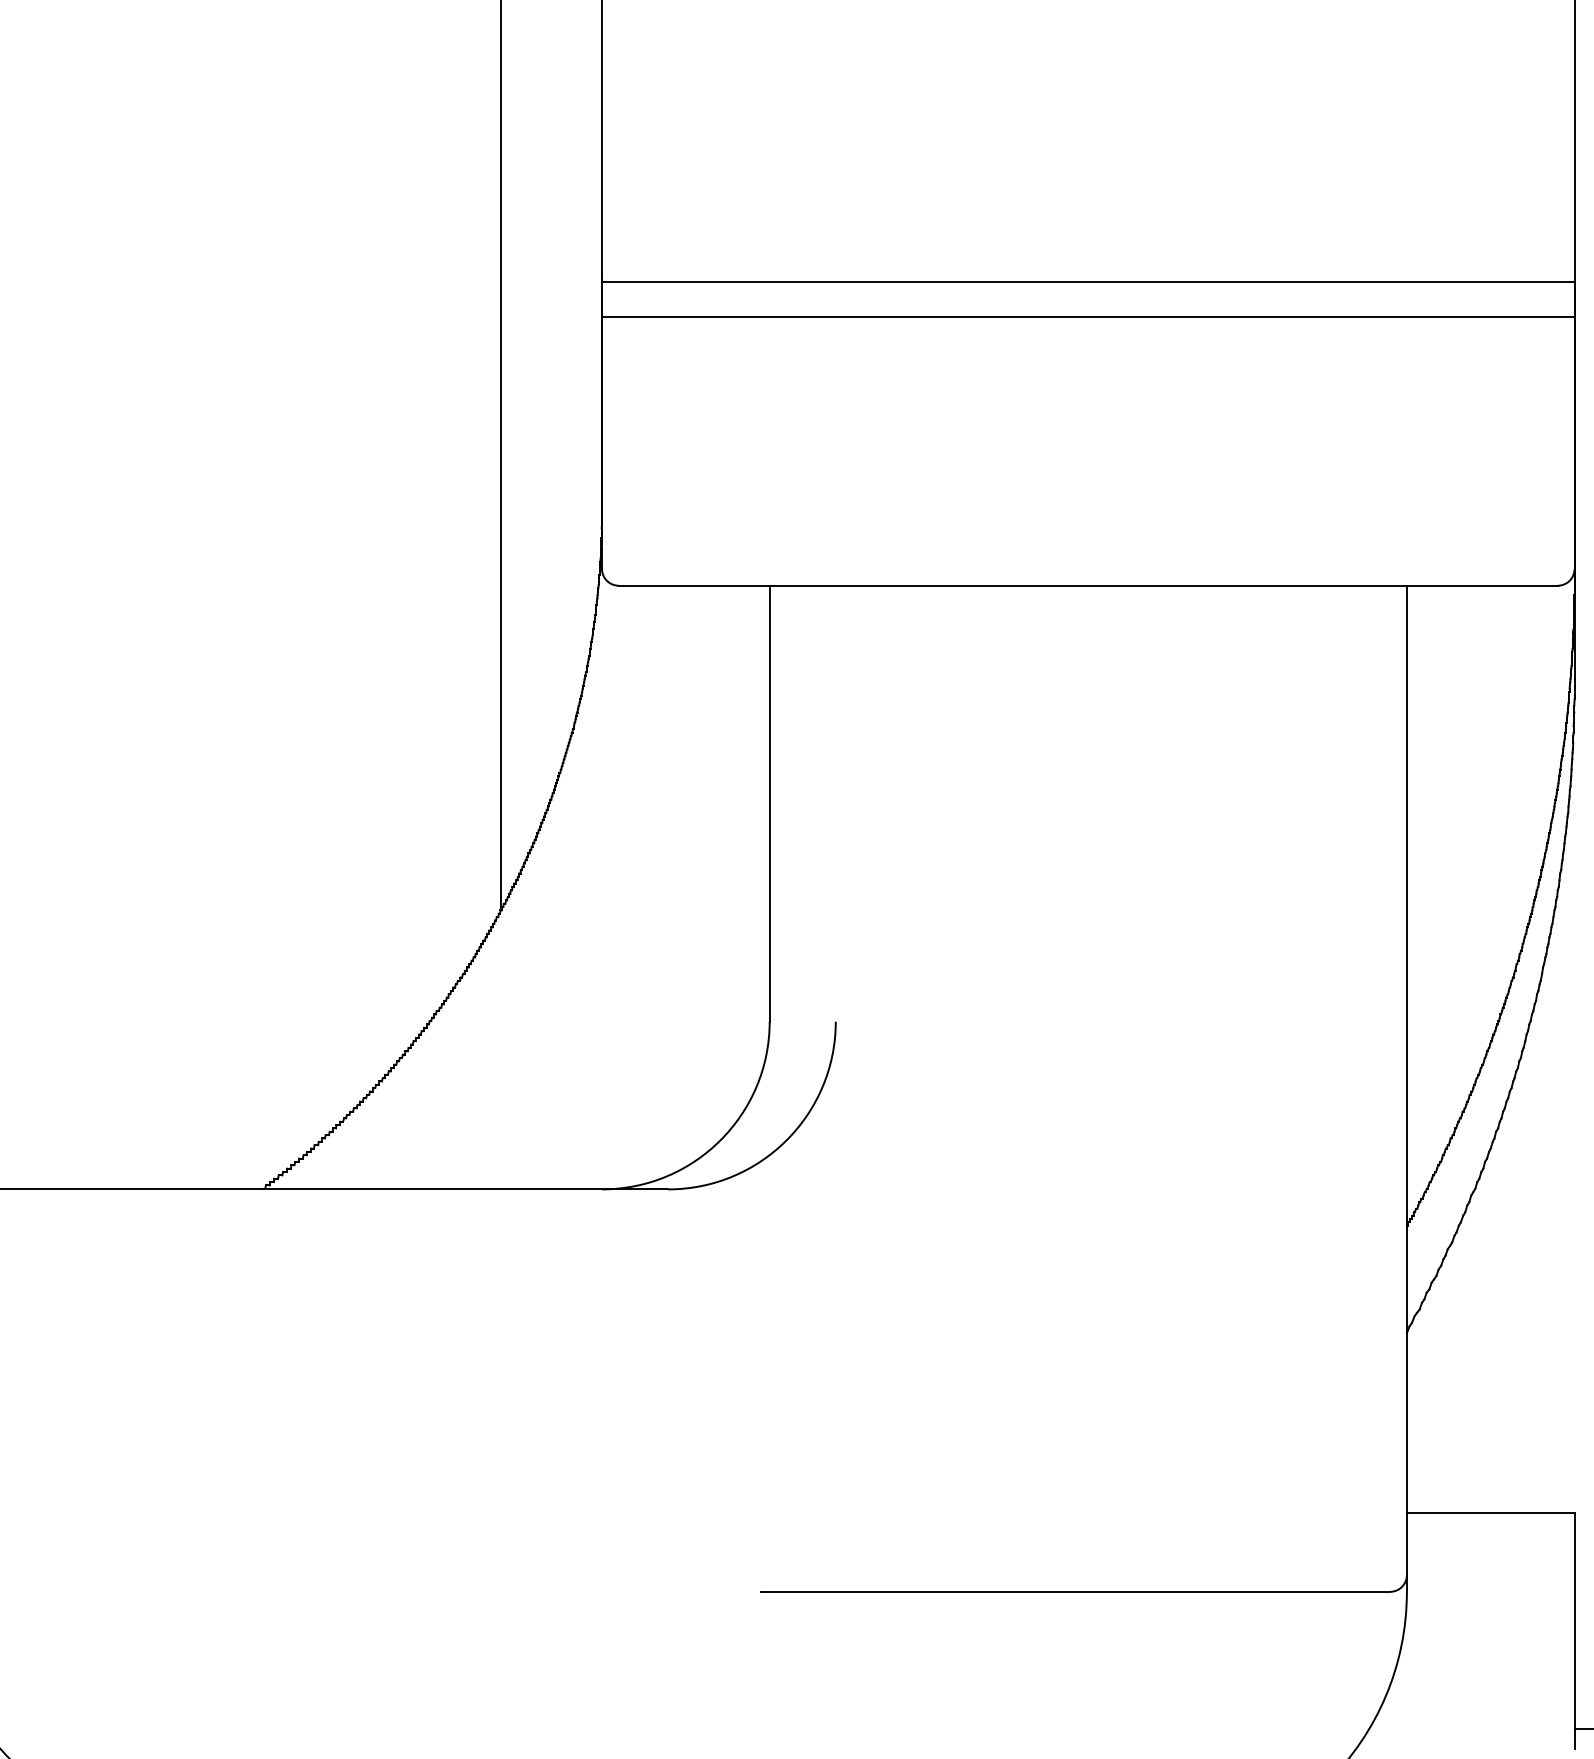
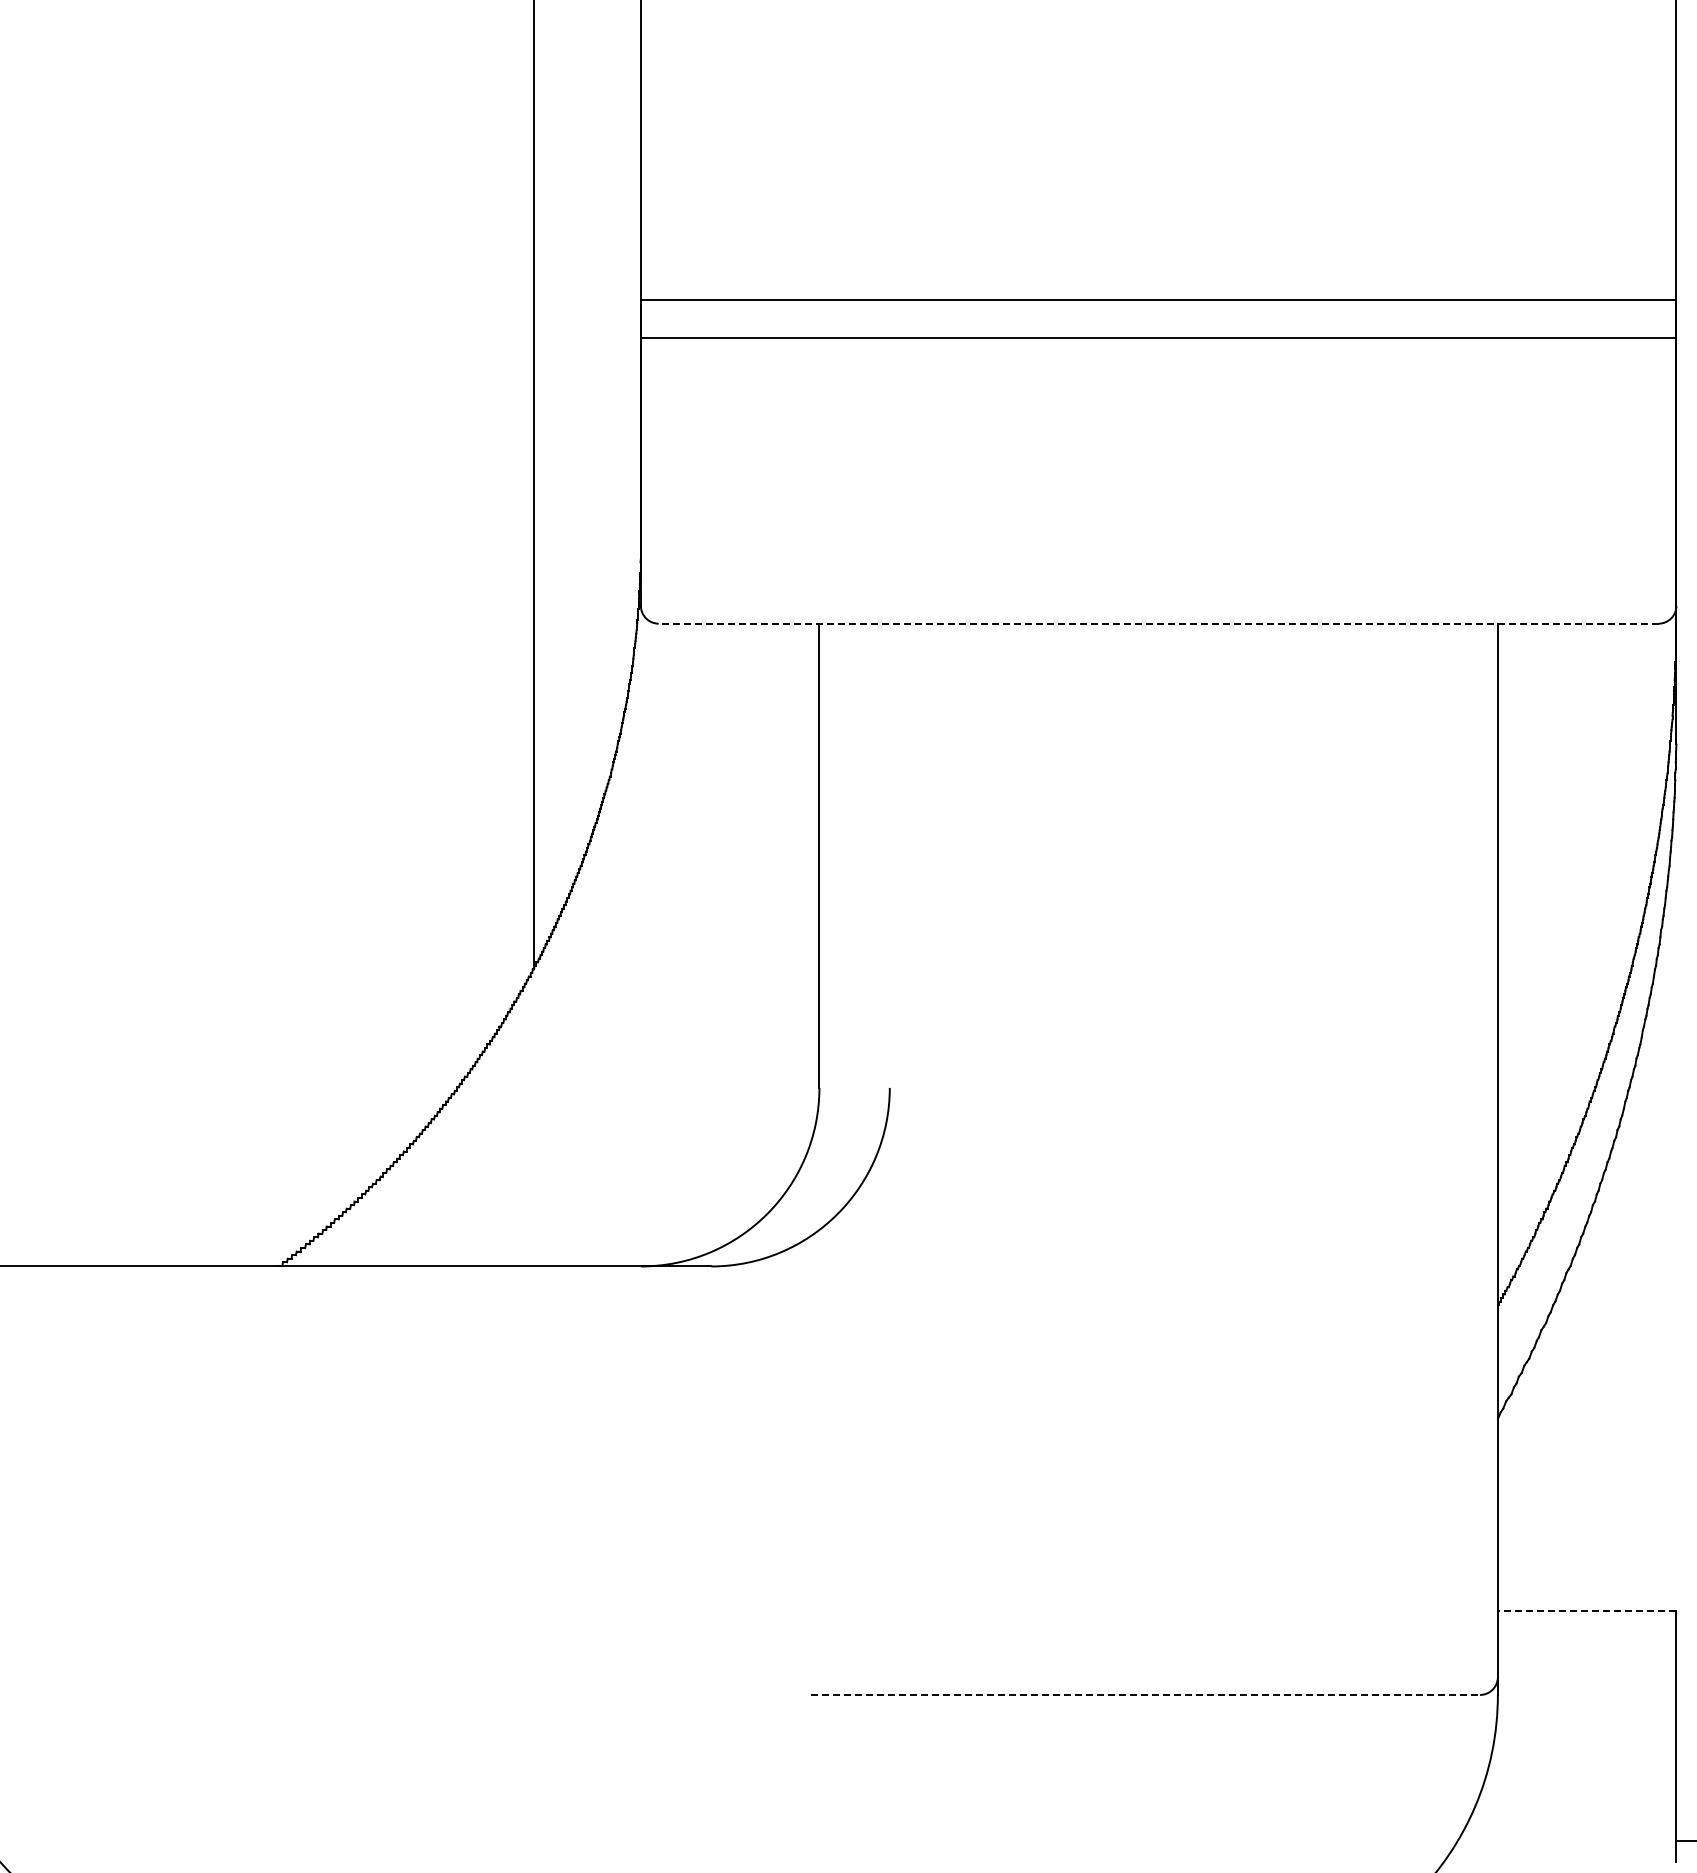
line: (1088, 585) -> (1158, 623), solid -> dashed
line: (1490, 1513) -> (1586, 1611), solid -> dashed
line: (1075, 1591) -> (1145, 1694), solid -> dashed

